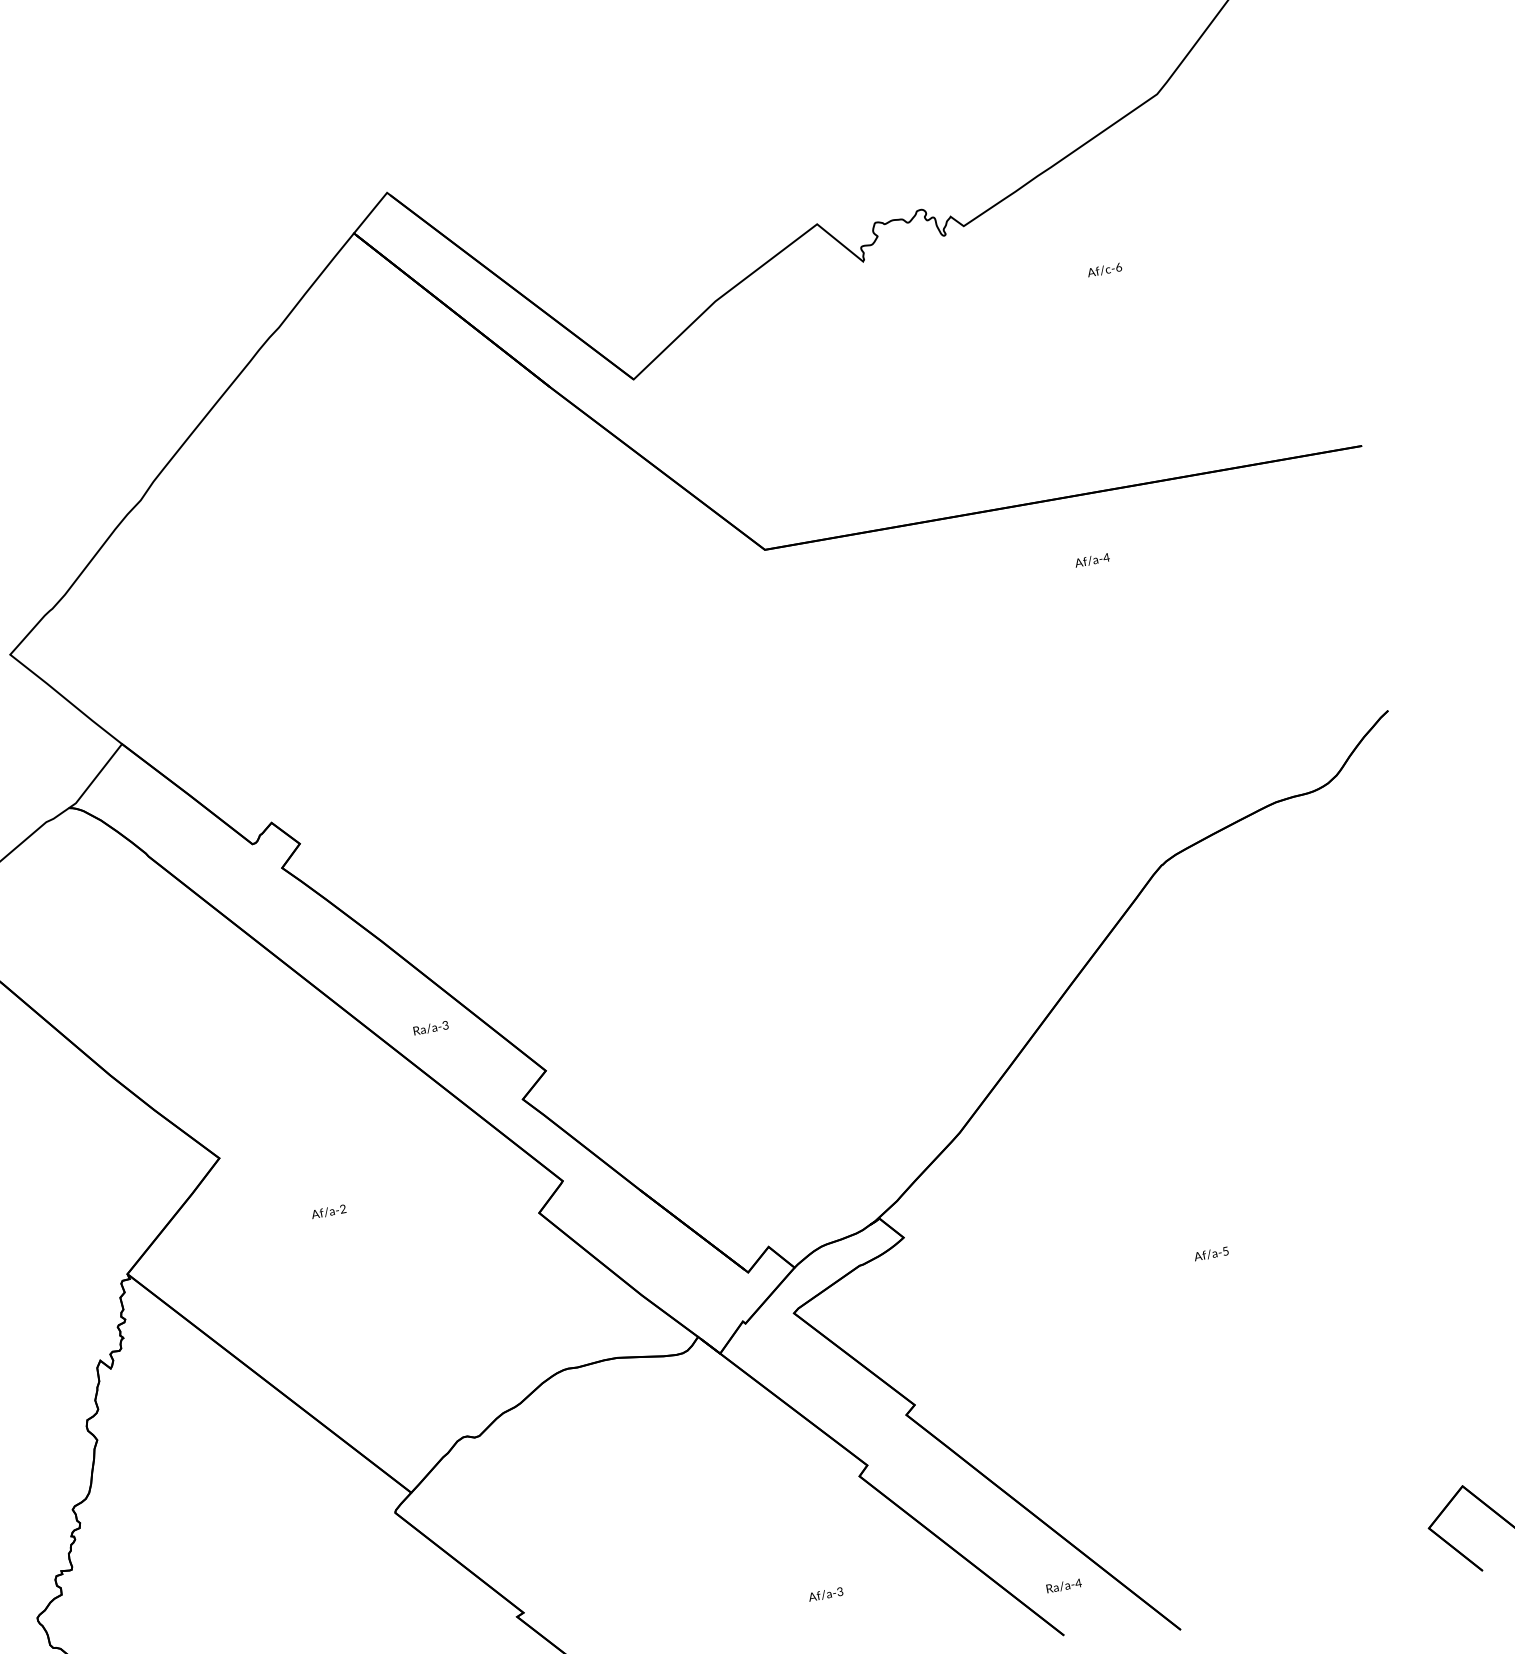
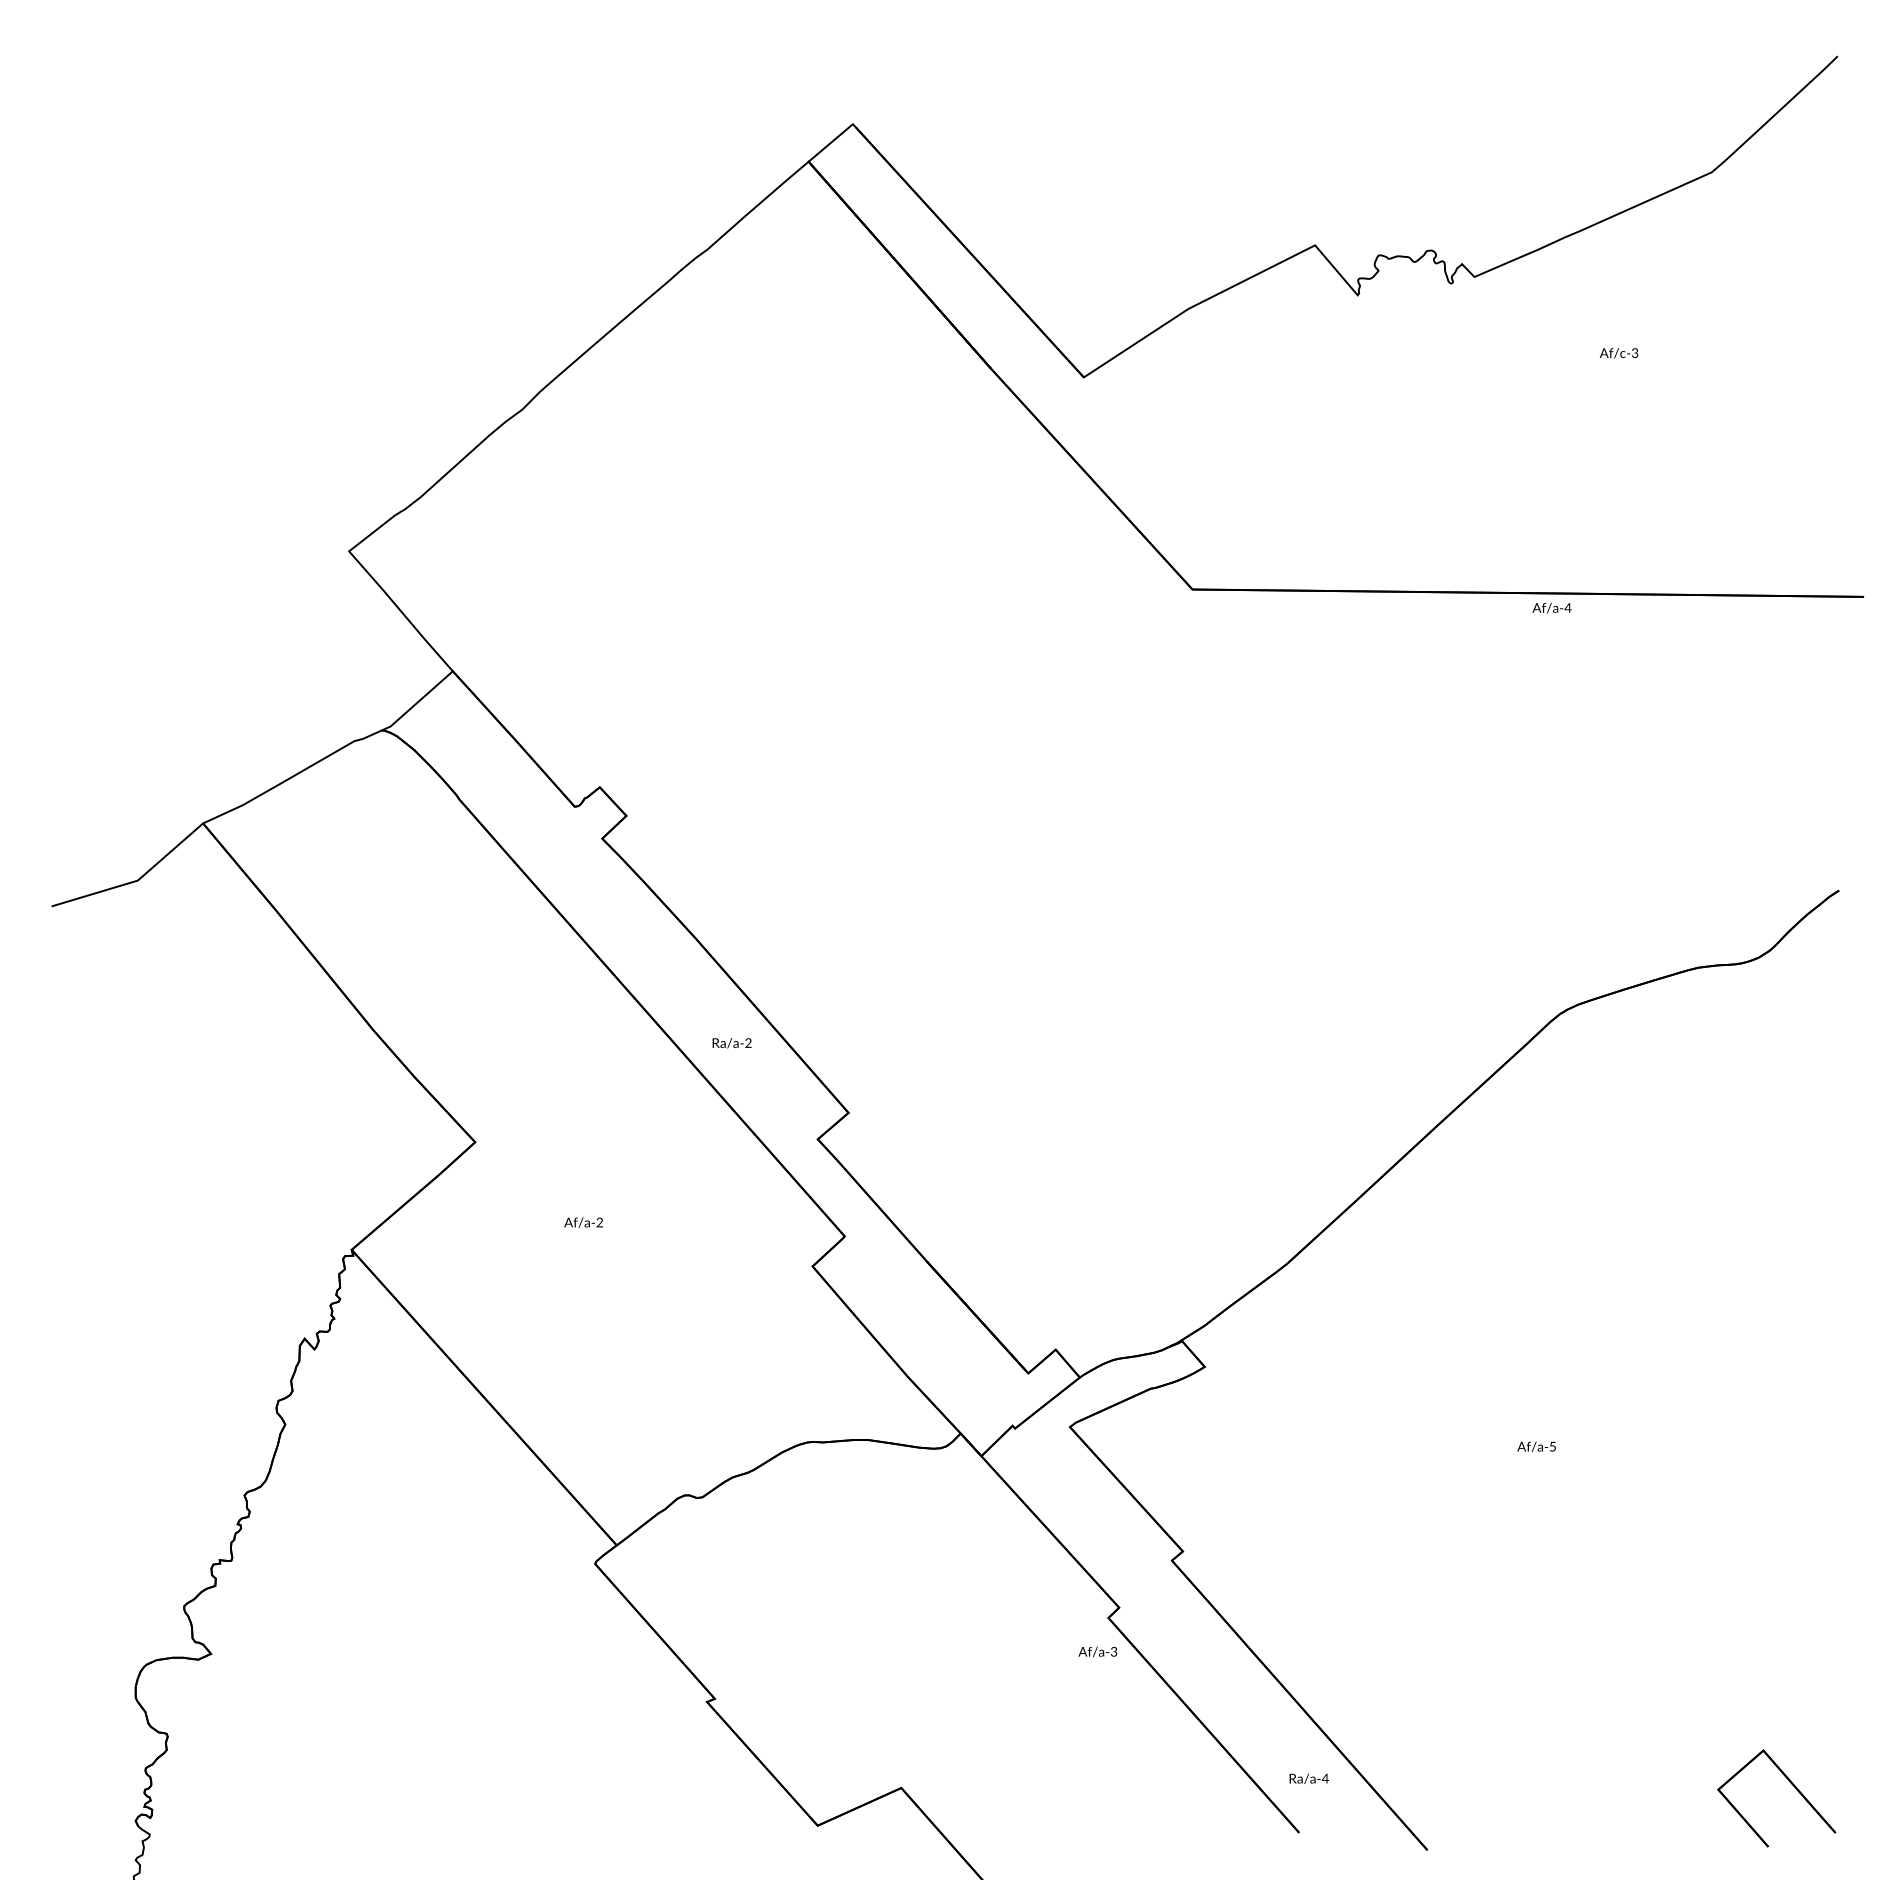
text: (1119, 266) -> (1635, 352), Af/c-6 -> Af/c-3
text: (1091, 560) -> (1551, 608), moved
text: (445, 1026) -> (748, 1044), Ra/a-3 -> Ra/a-2
text: (825, 1594) -> (1097, 1651), moved

